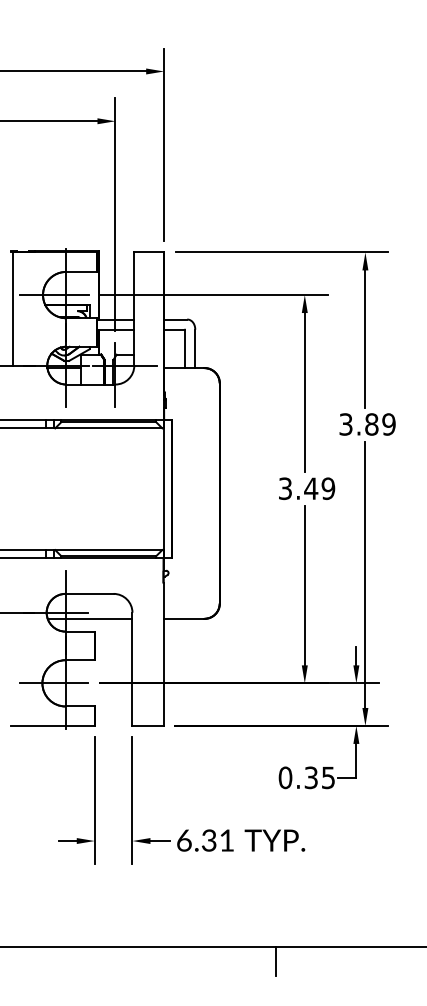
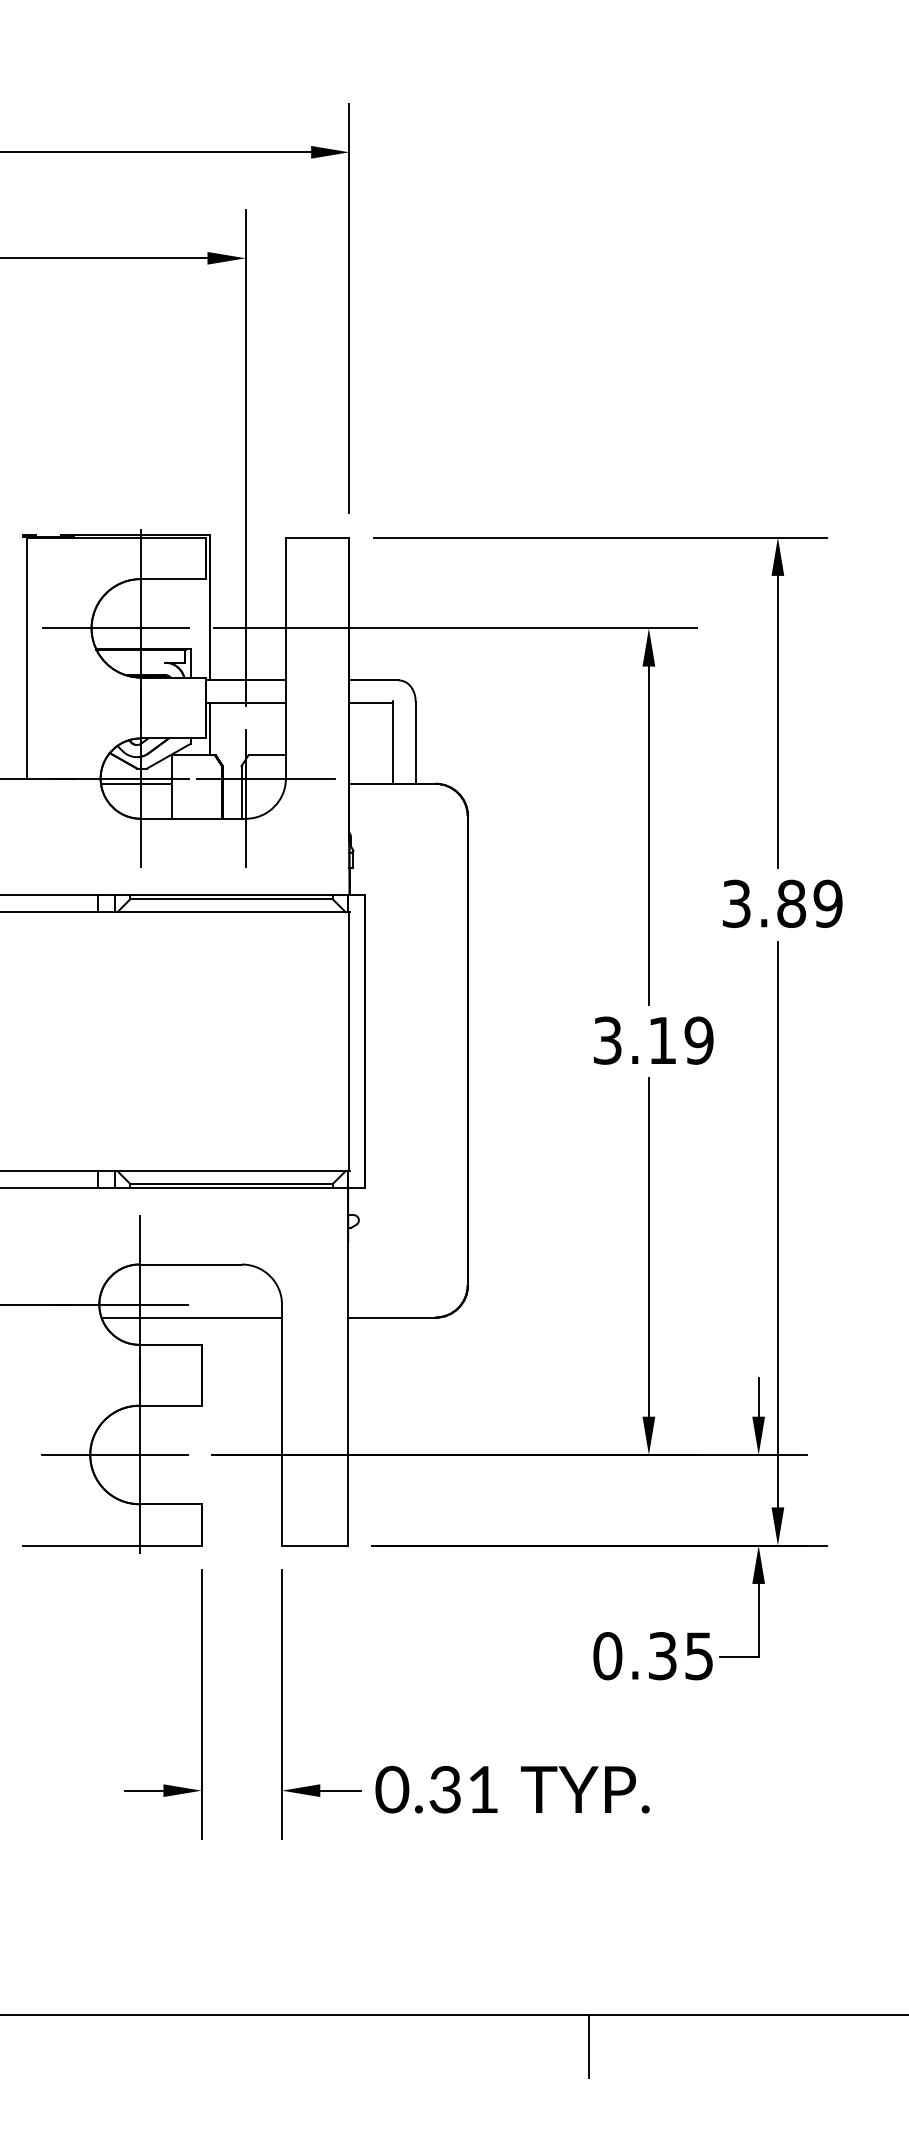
text: (311, 488) -> (663, 1040), 3.49 -> 3.19
text: (184, 839) -> (392, 1787), 6.31 -> 0.31

